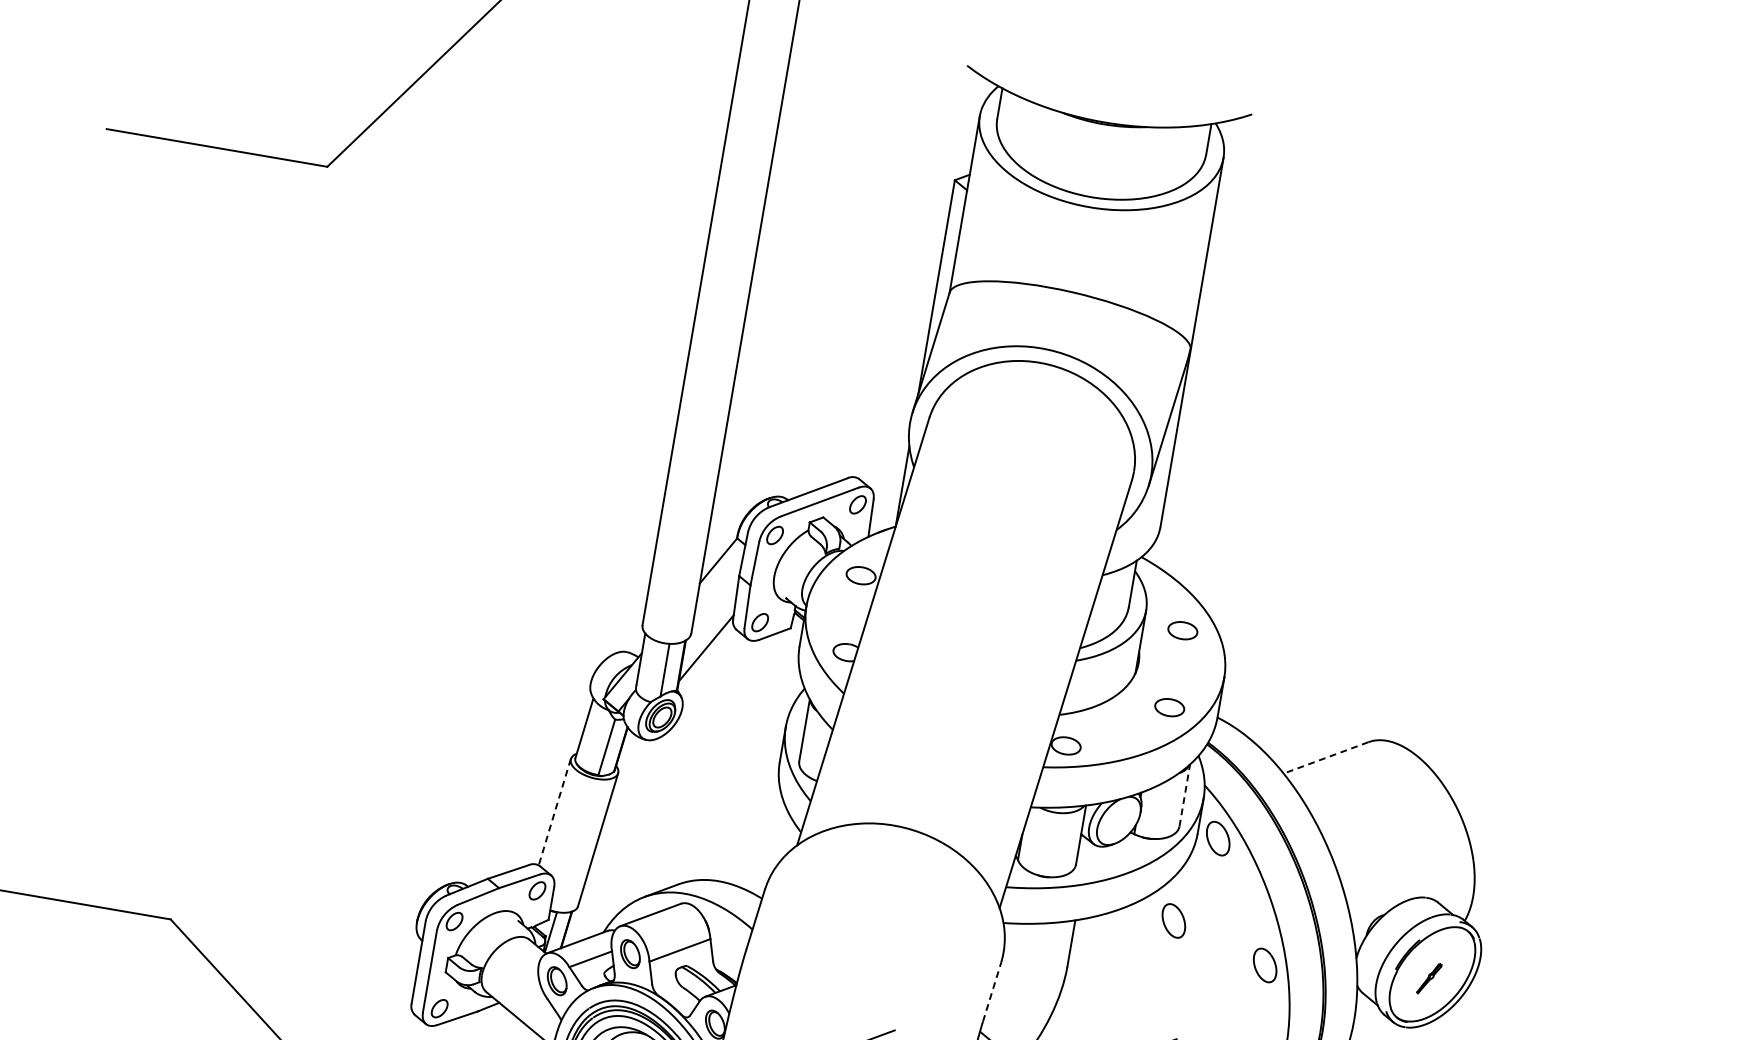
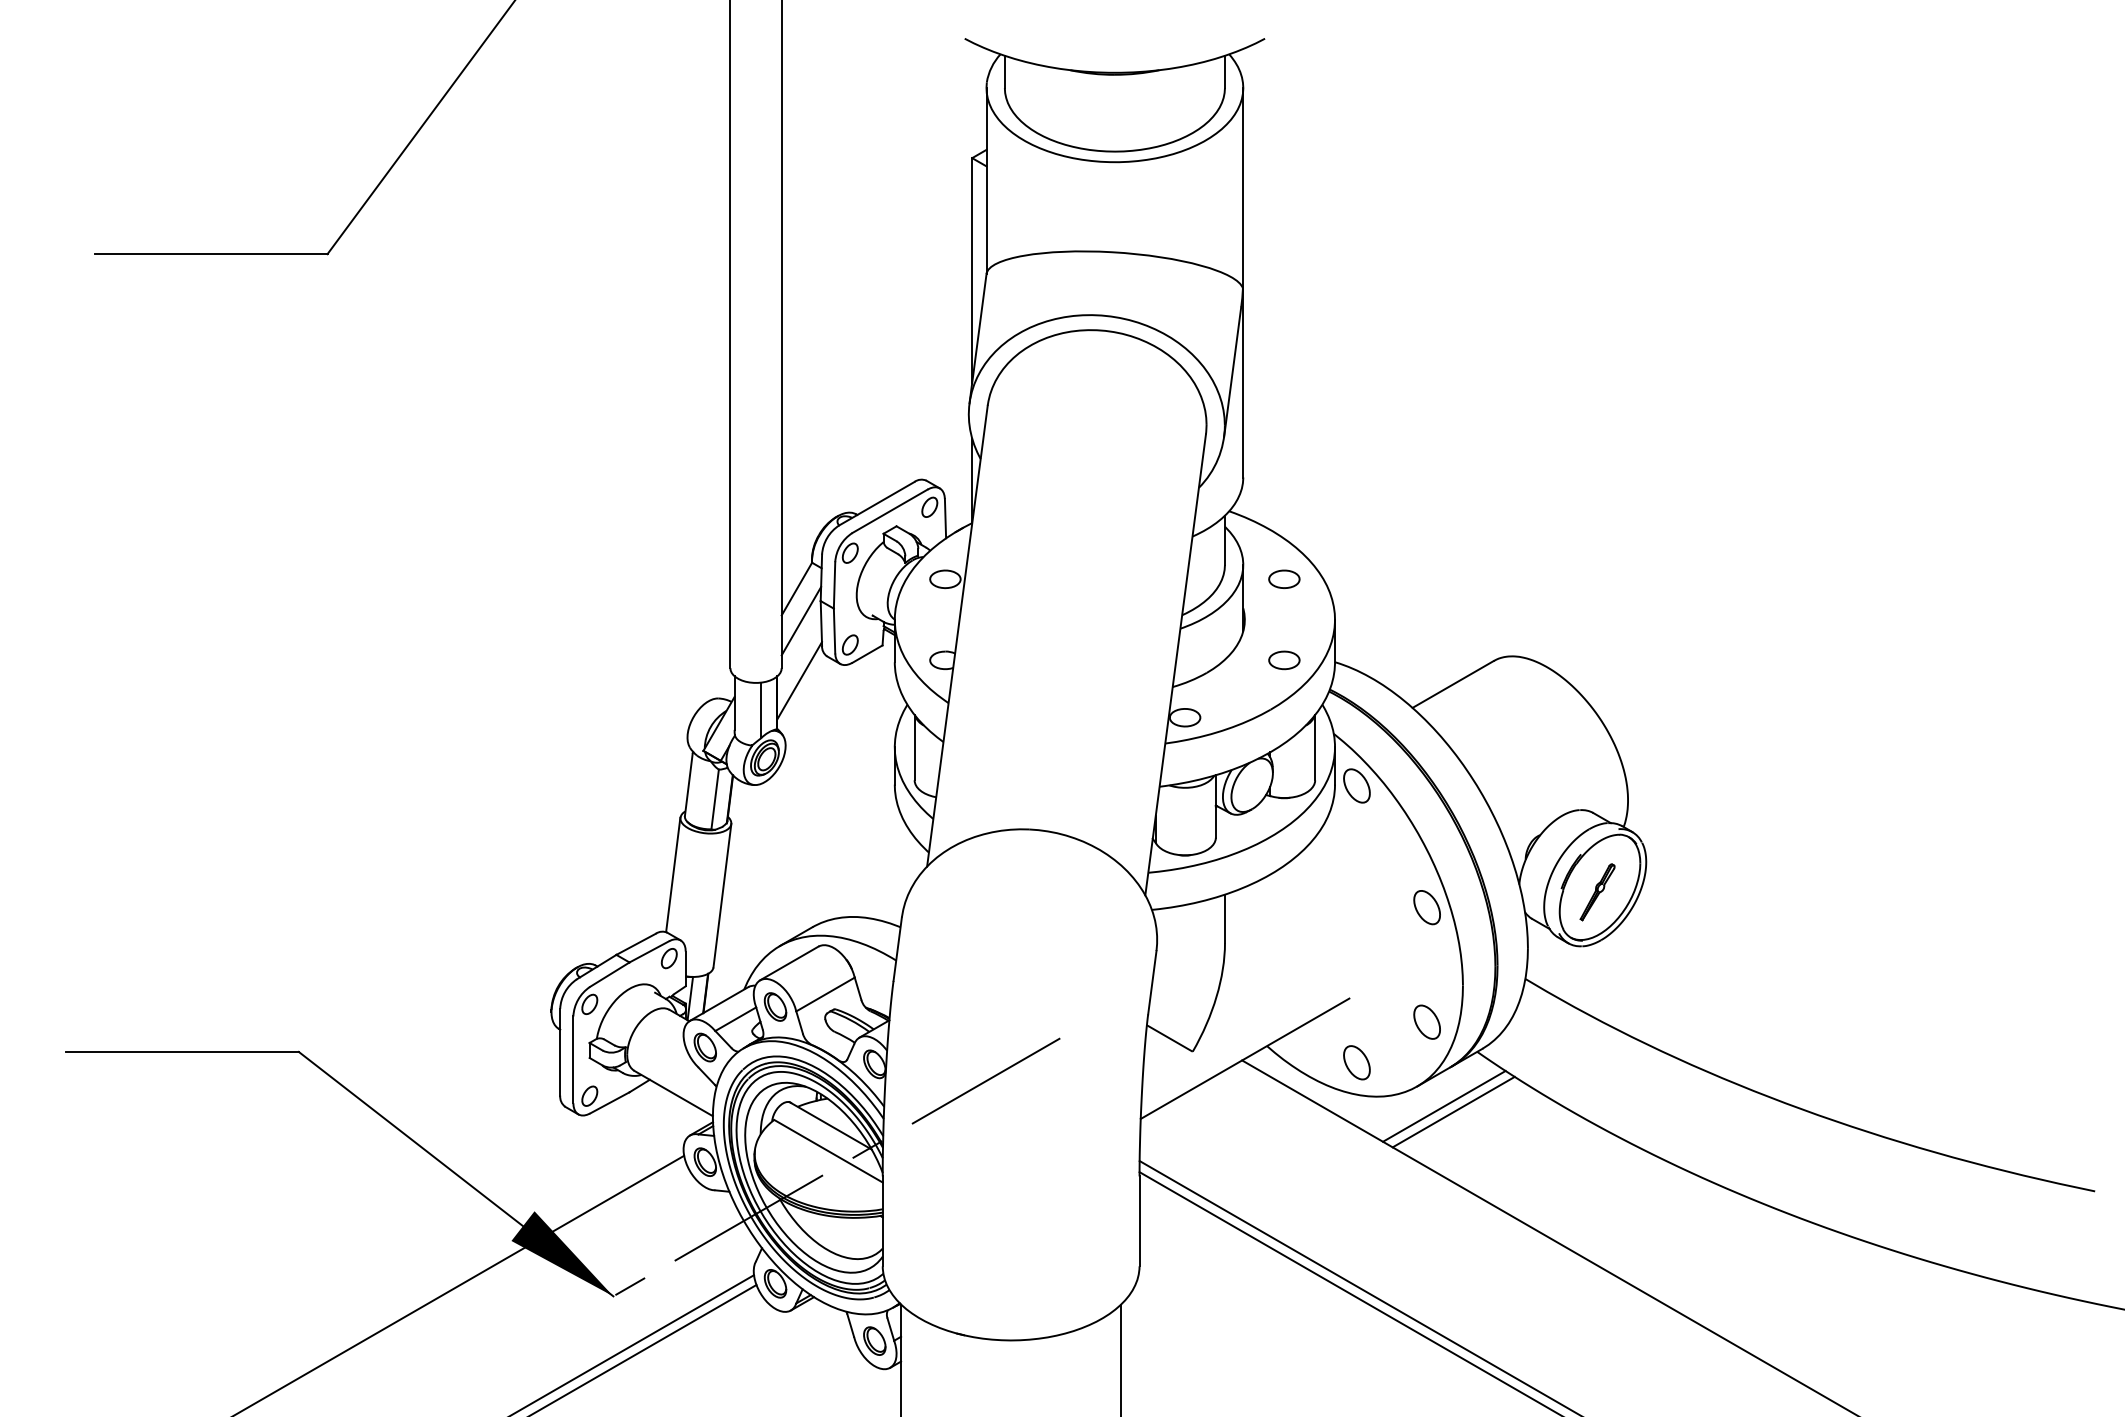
line: (717, 592) -> (801, 621), added
line: (1326, 757) -> (1453, 684), dashed -> solid
line: (1185, 795) -> (1315, 747), dashed -> solid
line: (555, 811) -> (673, 874), dashed -> solid
part: (1173, 920) -> (1325, 877), removed
part: (1429, 978) -> (1597, 892), size x1.67
line: (992, 992) -> (1152, 982), dashed -> solid

